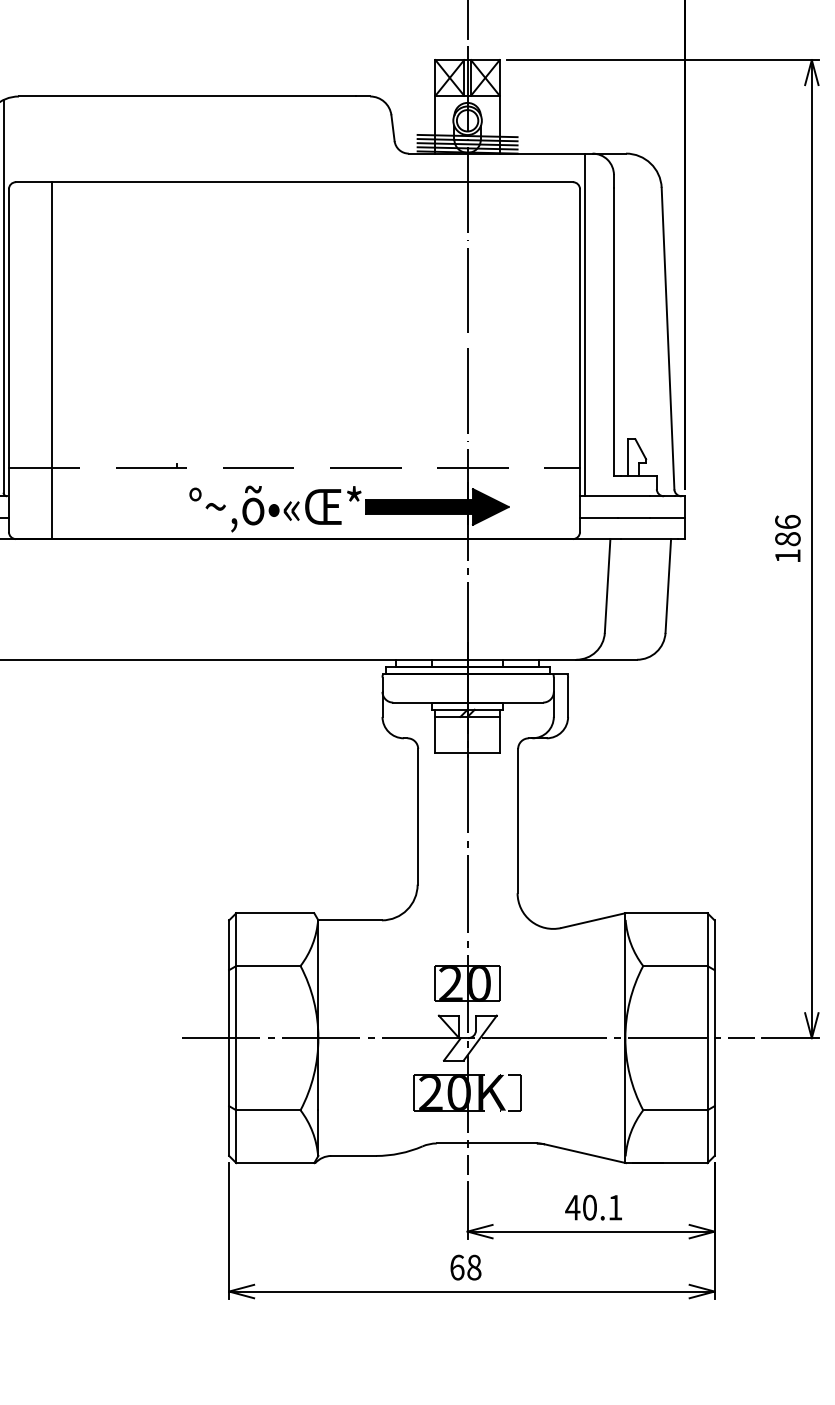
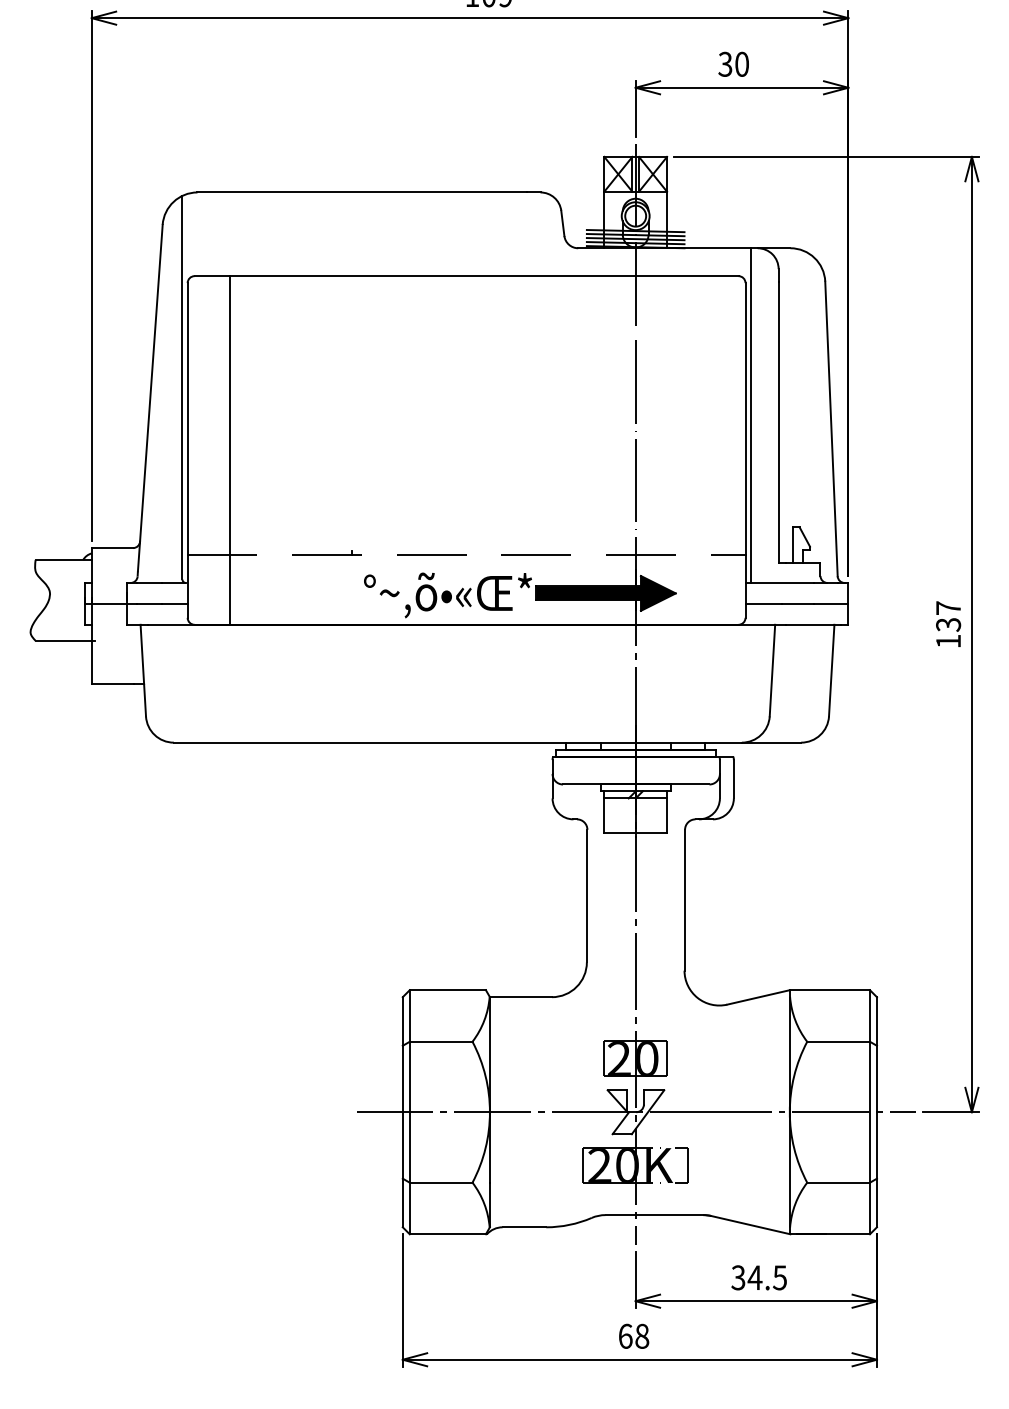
text: (787, 530) -> (948, 616), 186 -> 137
text: (593, 1207) -> (758, 1277), 40.1 -> 34.5

